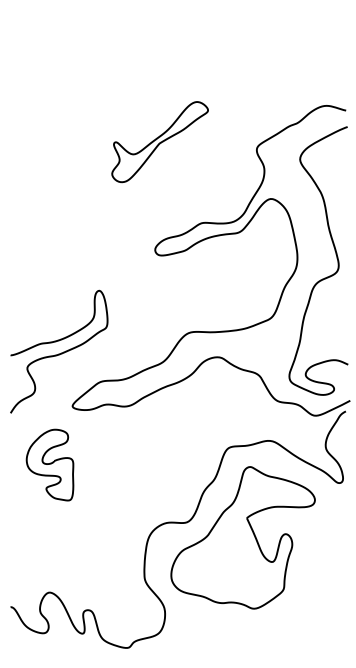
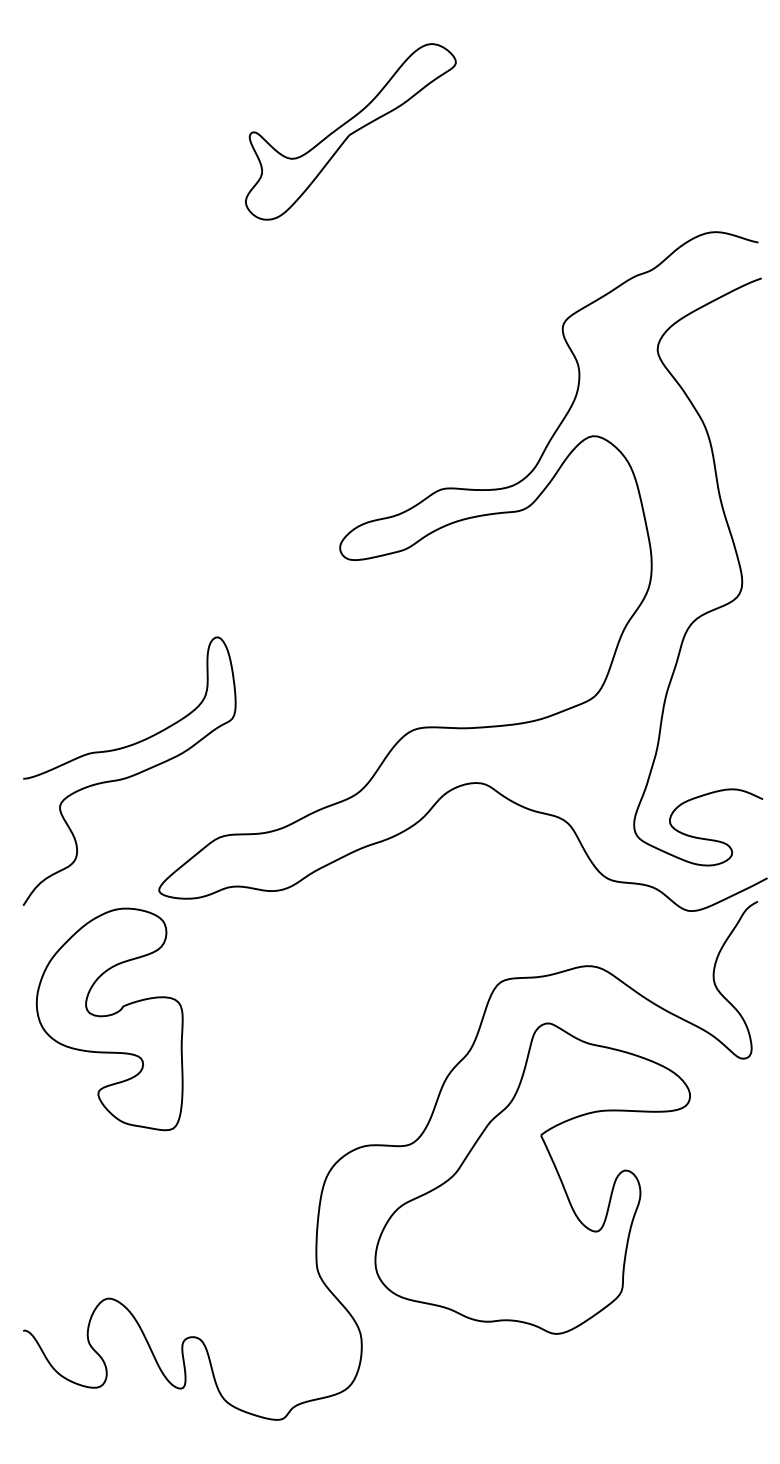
part: (159, 142) -> (349, 132), moved
part: (49, 464) -> (108, 1017), size x1.43

